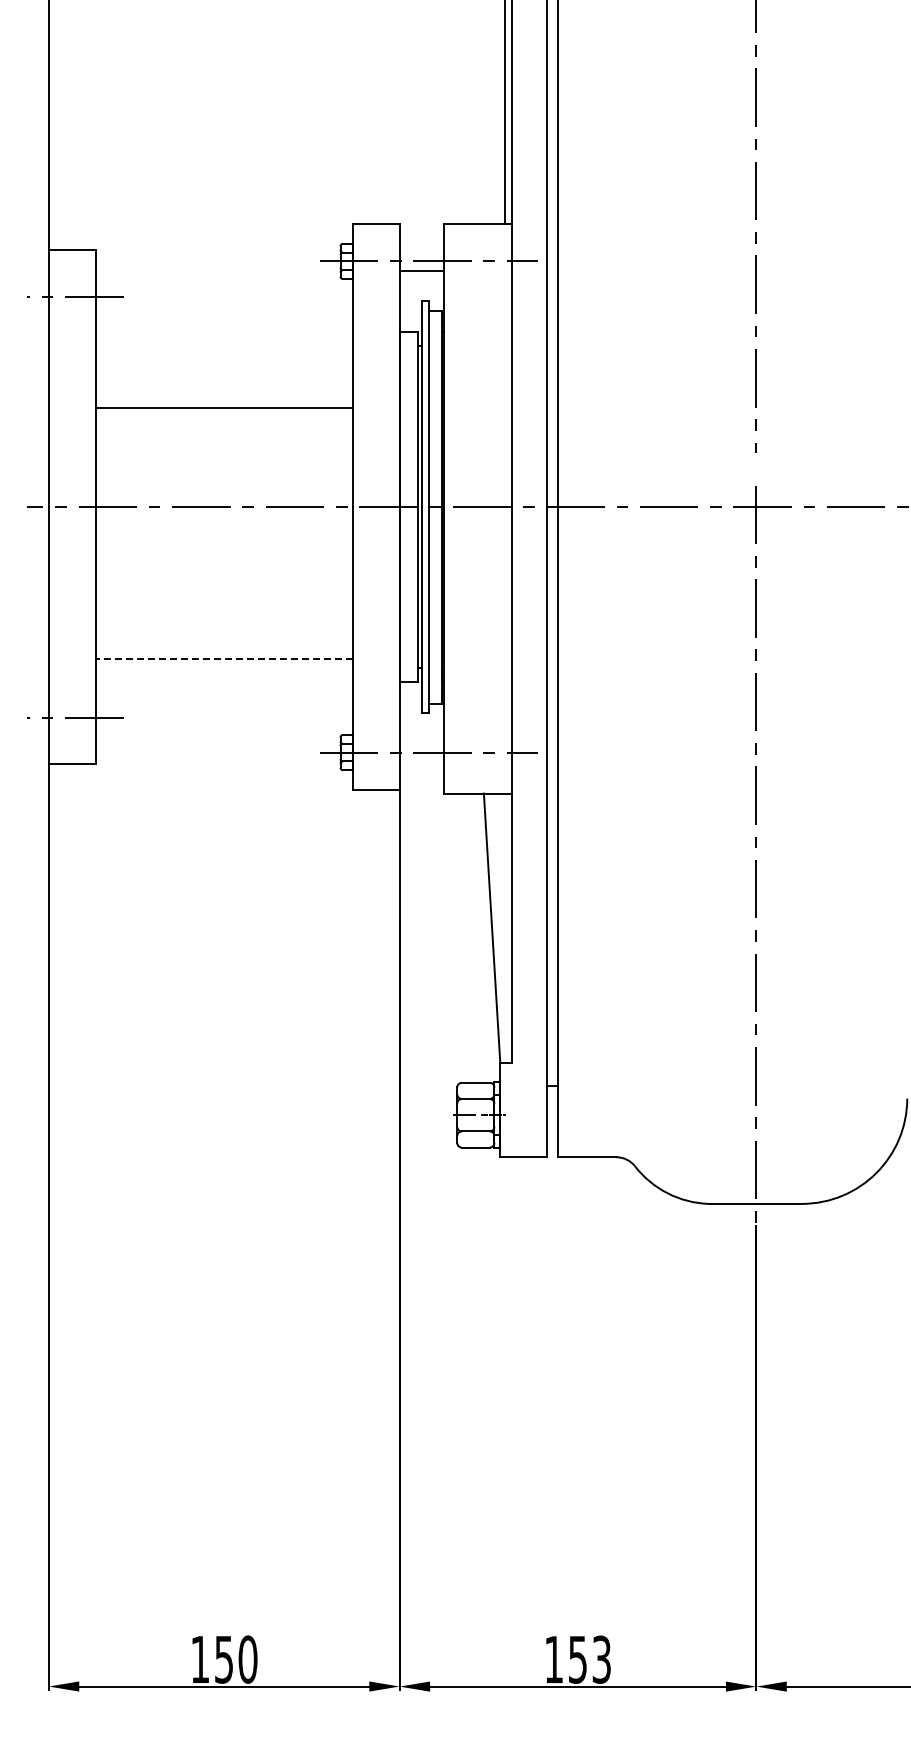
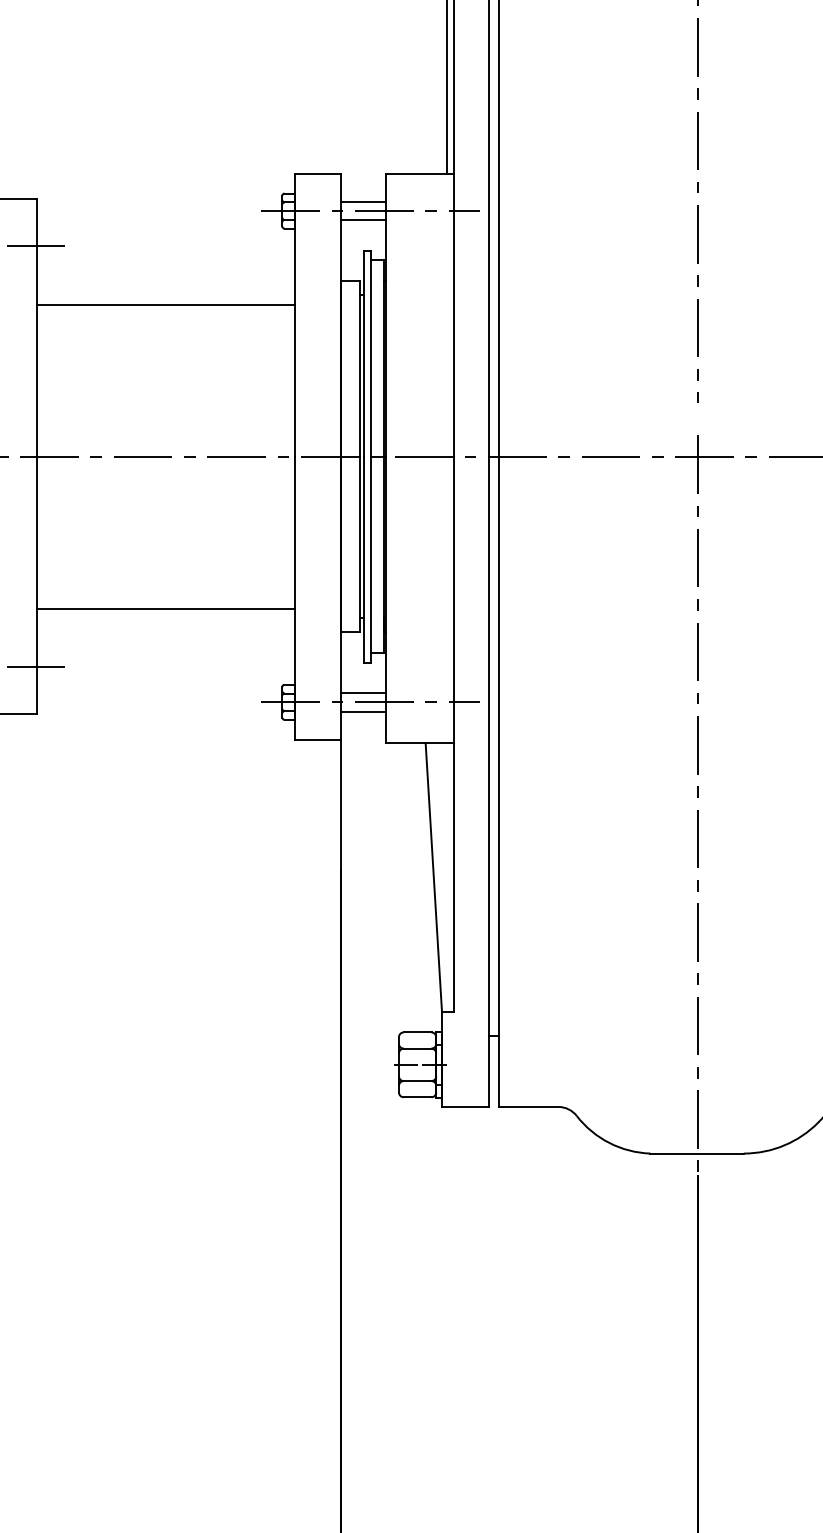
line: (421, 252) -> (363, 202), added
line: (223, 408) -> (165, 305), moved
line: (224, 659) -> (166, 609), dashed -> solid
line: (421, 743) -> (363, 693), added
line: (421, 761) -> (363, 711), added

